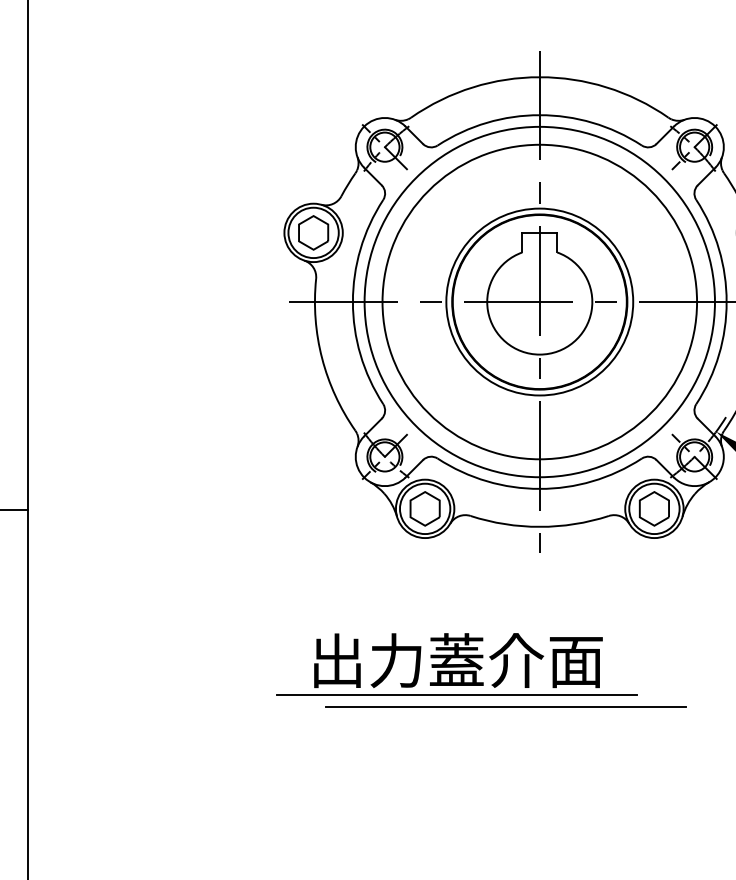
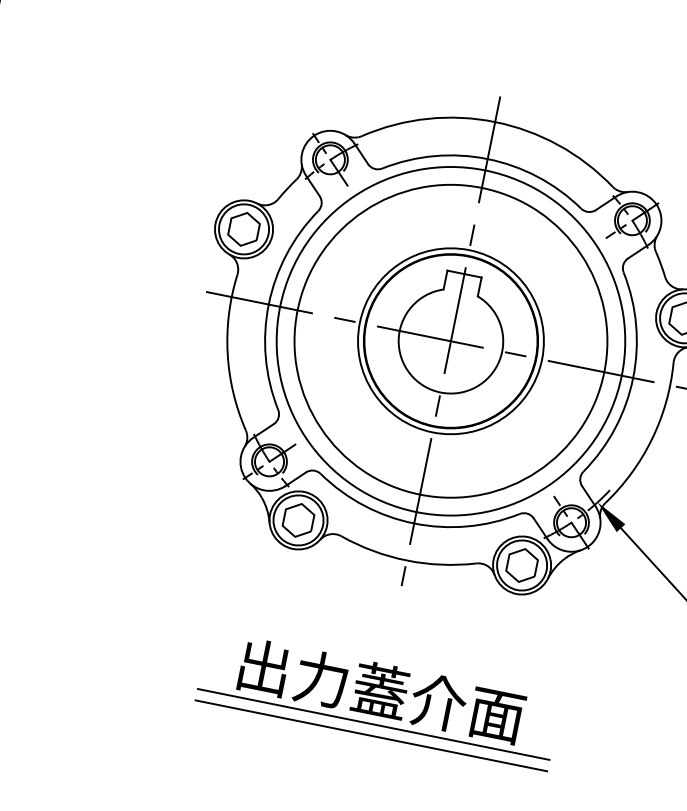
part: (456, 664) -> (379, 694), moved
line: (505, 706) -> (371, 735), moved

